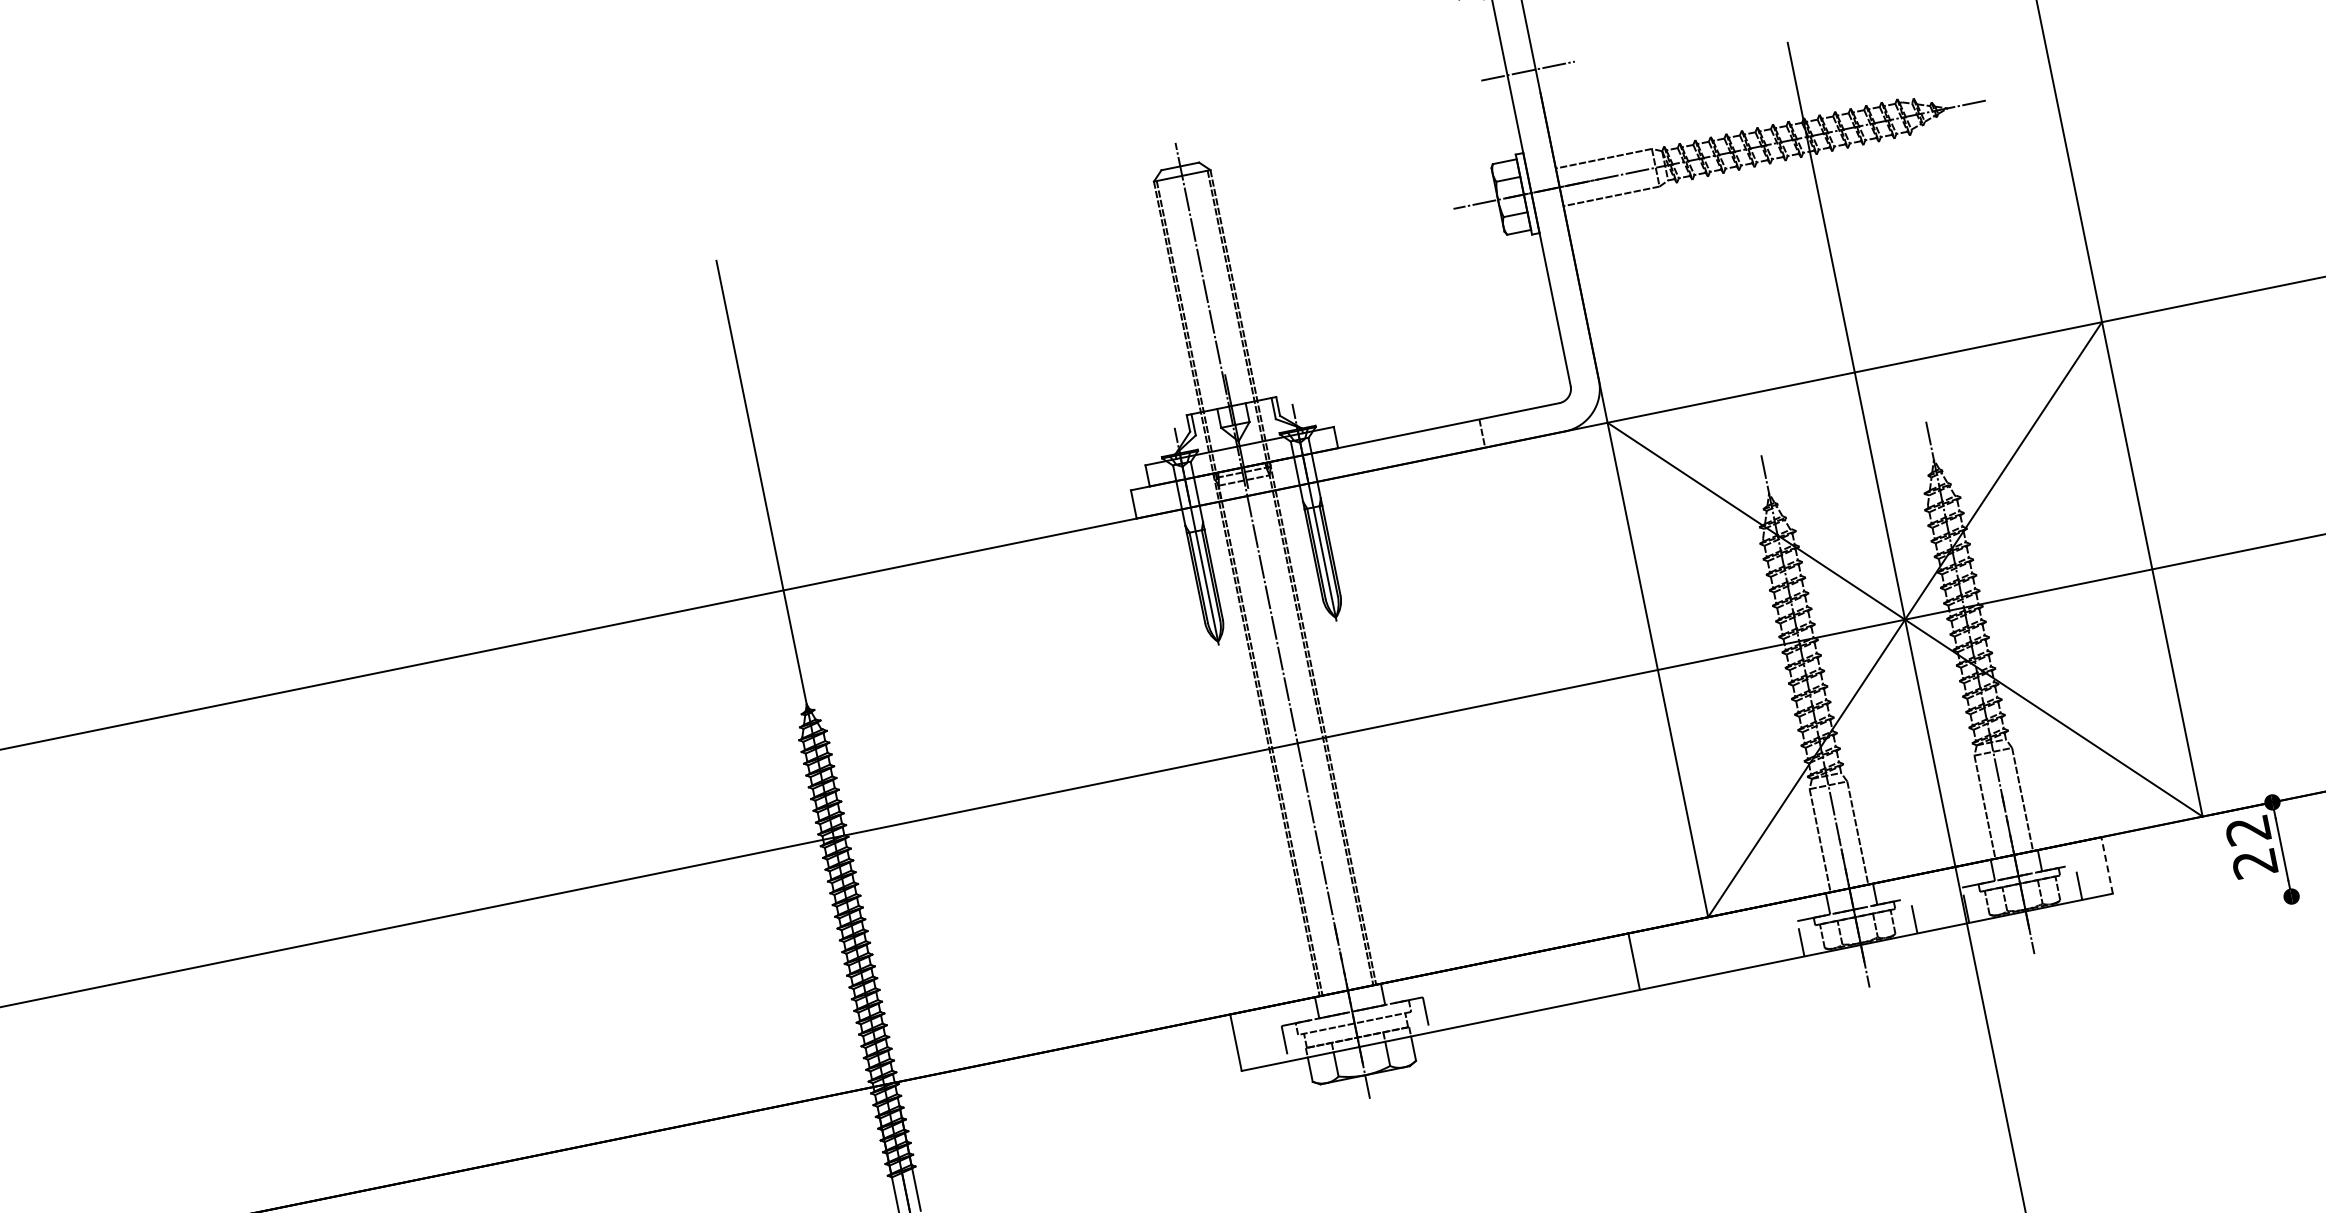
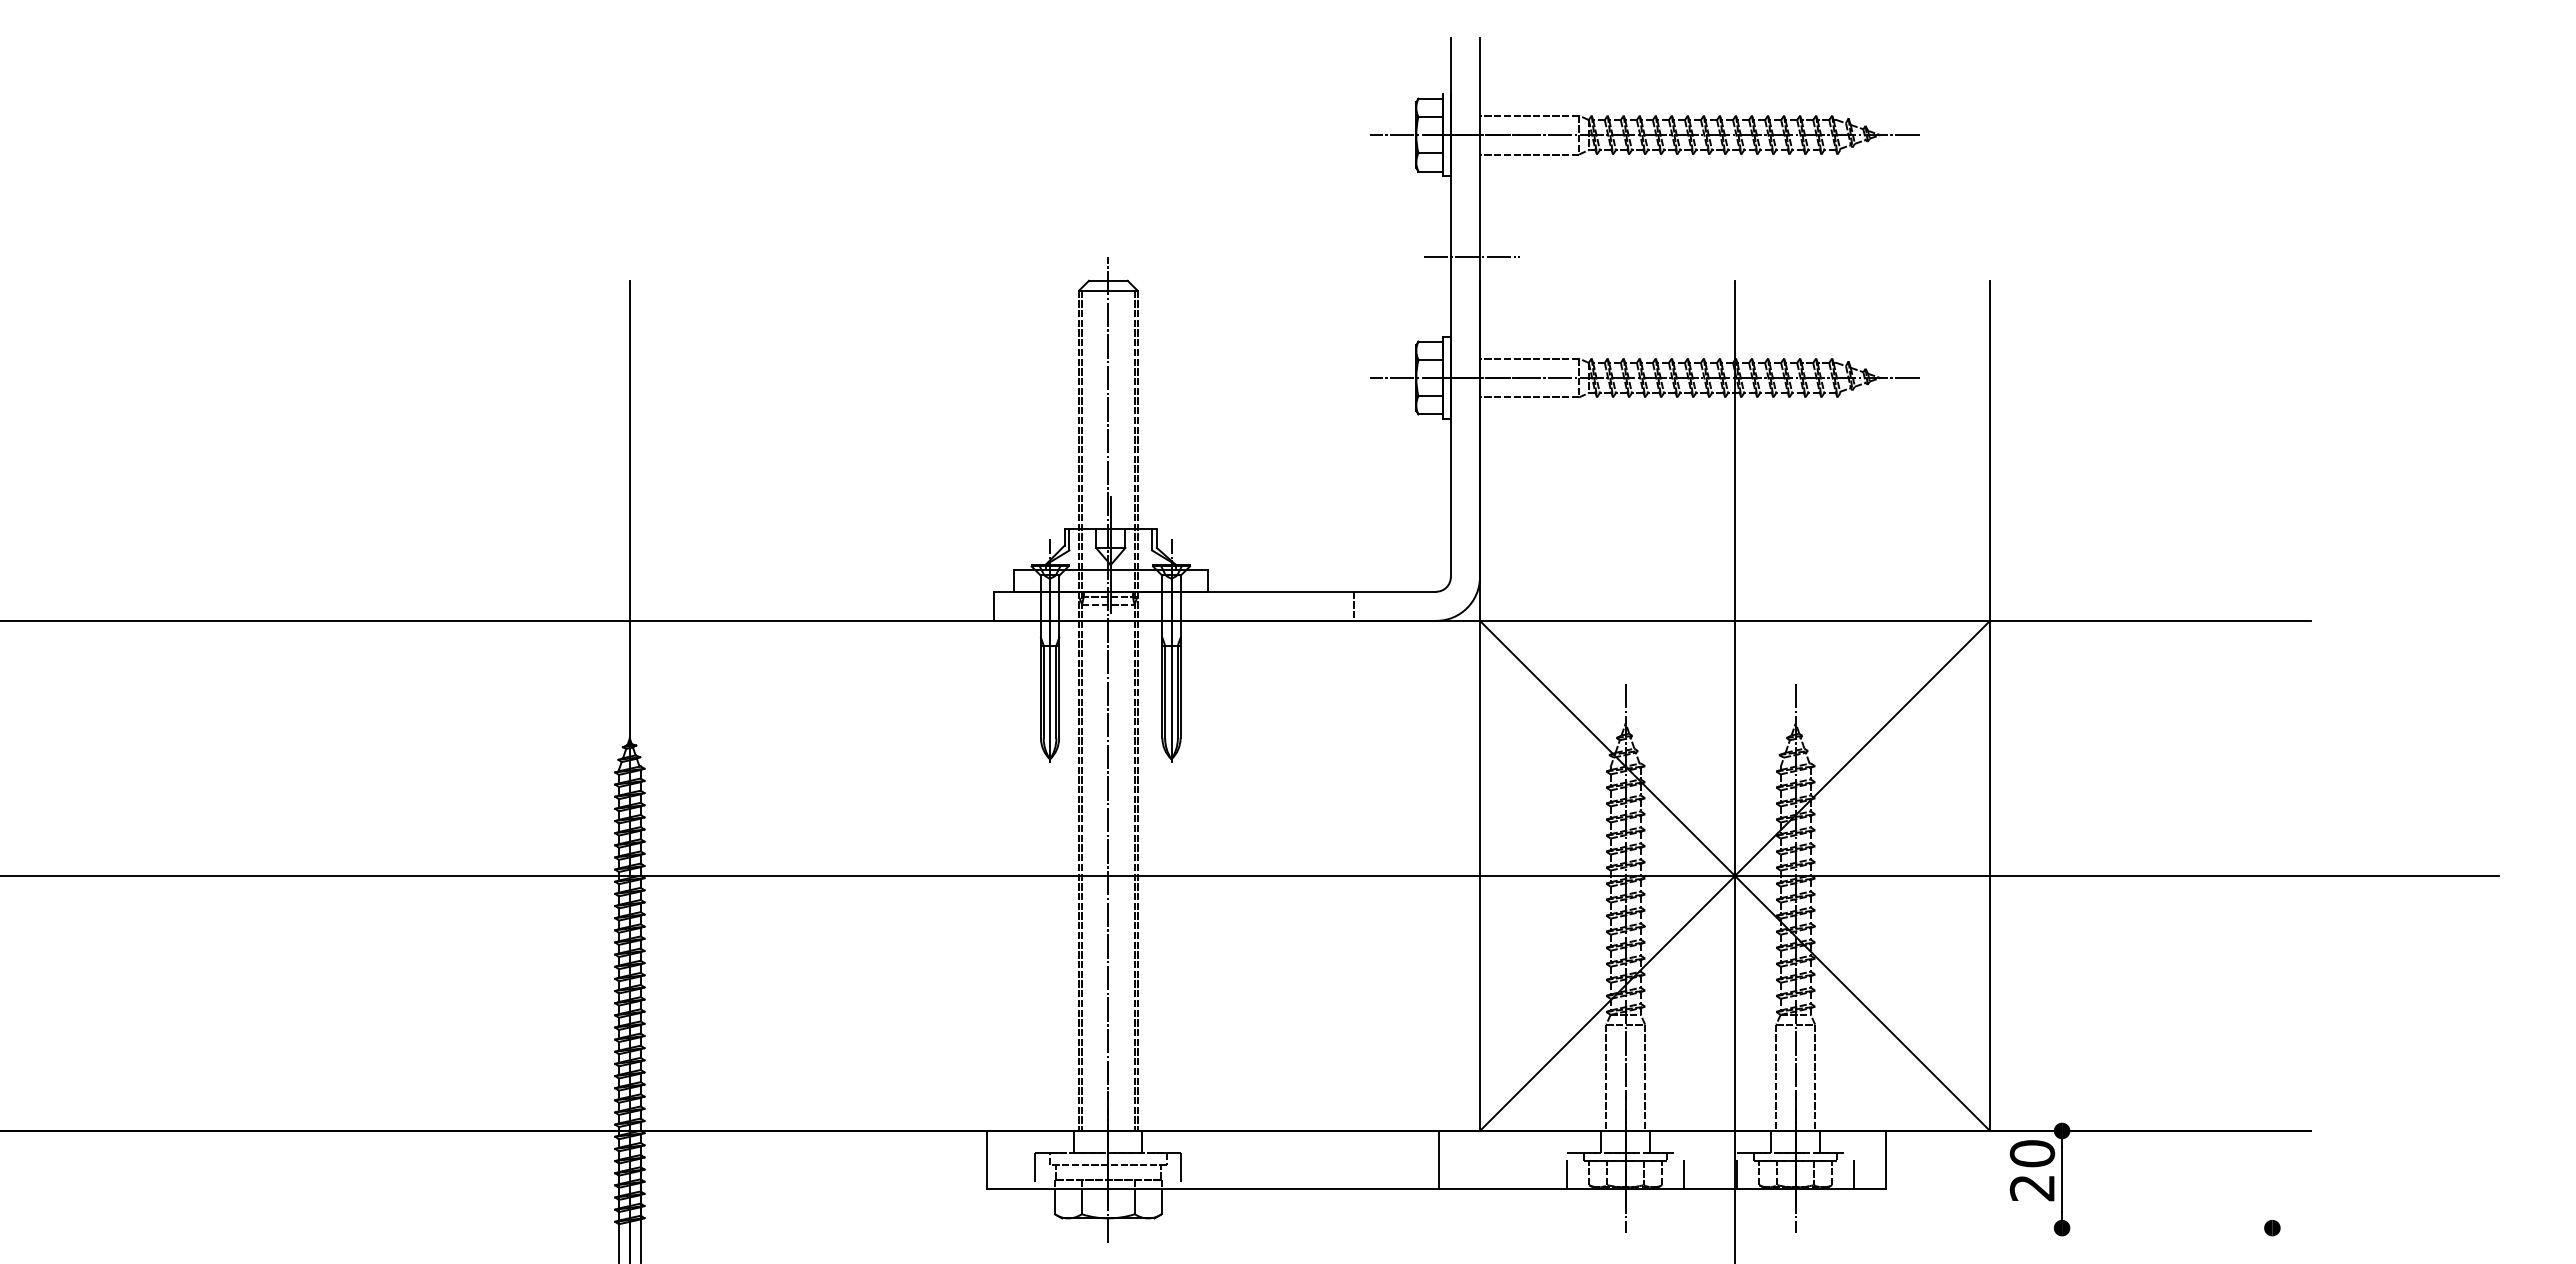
text: (2248, 830) -> (2032, 1153), 22 -> 20
line: (2106, 864) -> (1885, 1159), dashed -> solid
line: (1633, 961) -> (1438, 1159), moved

